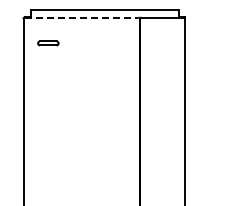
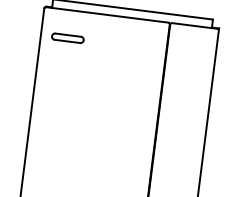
line: (81, 17) -> (107, 14), dashed -> solid
part: (47, 43) -> (66, 38), size x1.43

